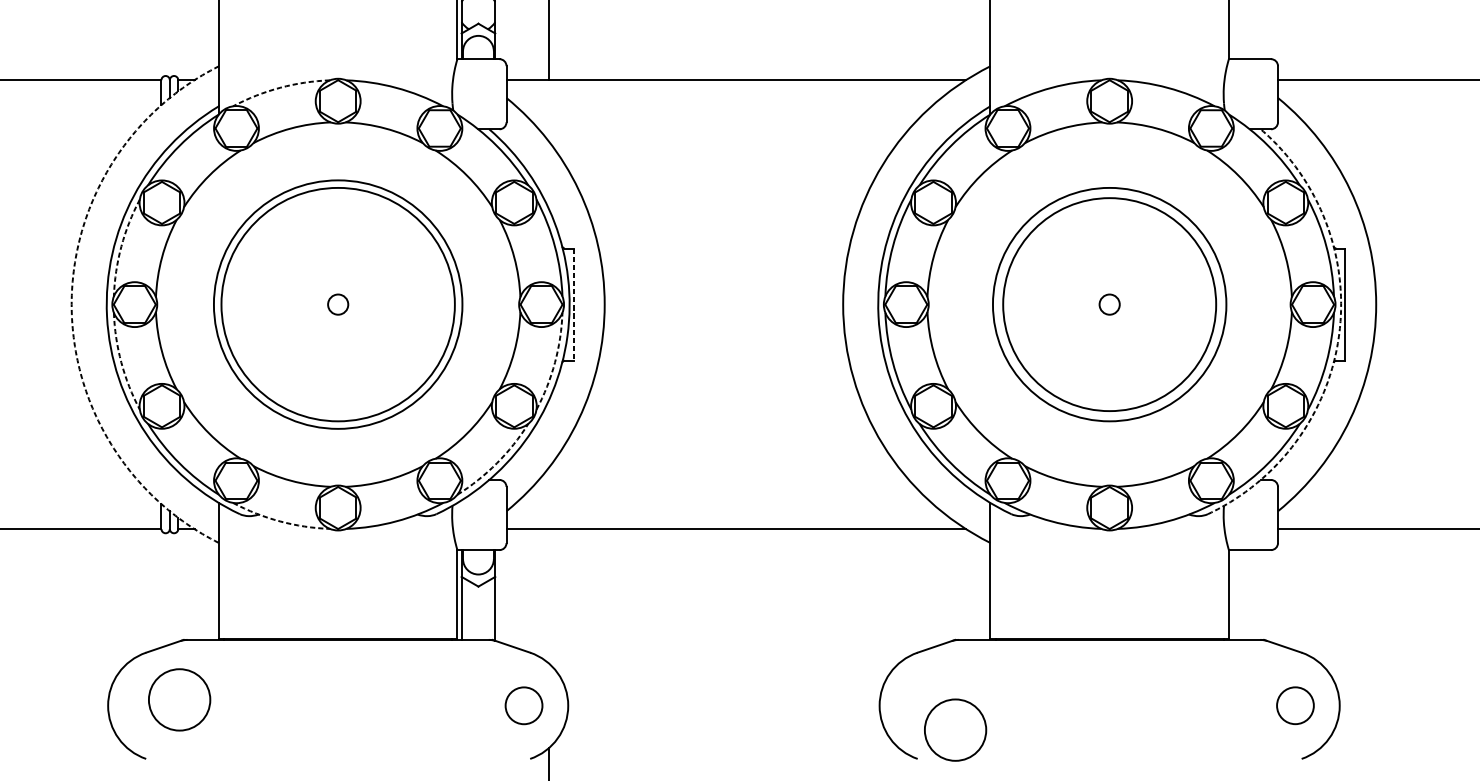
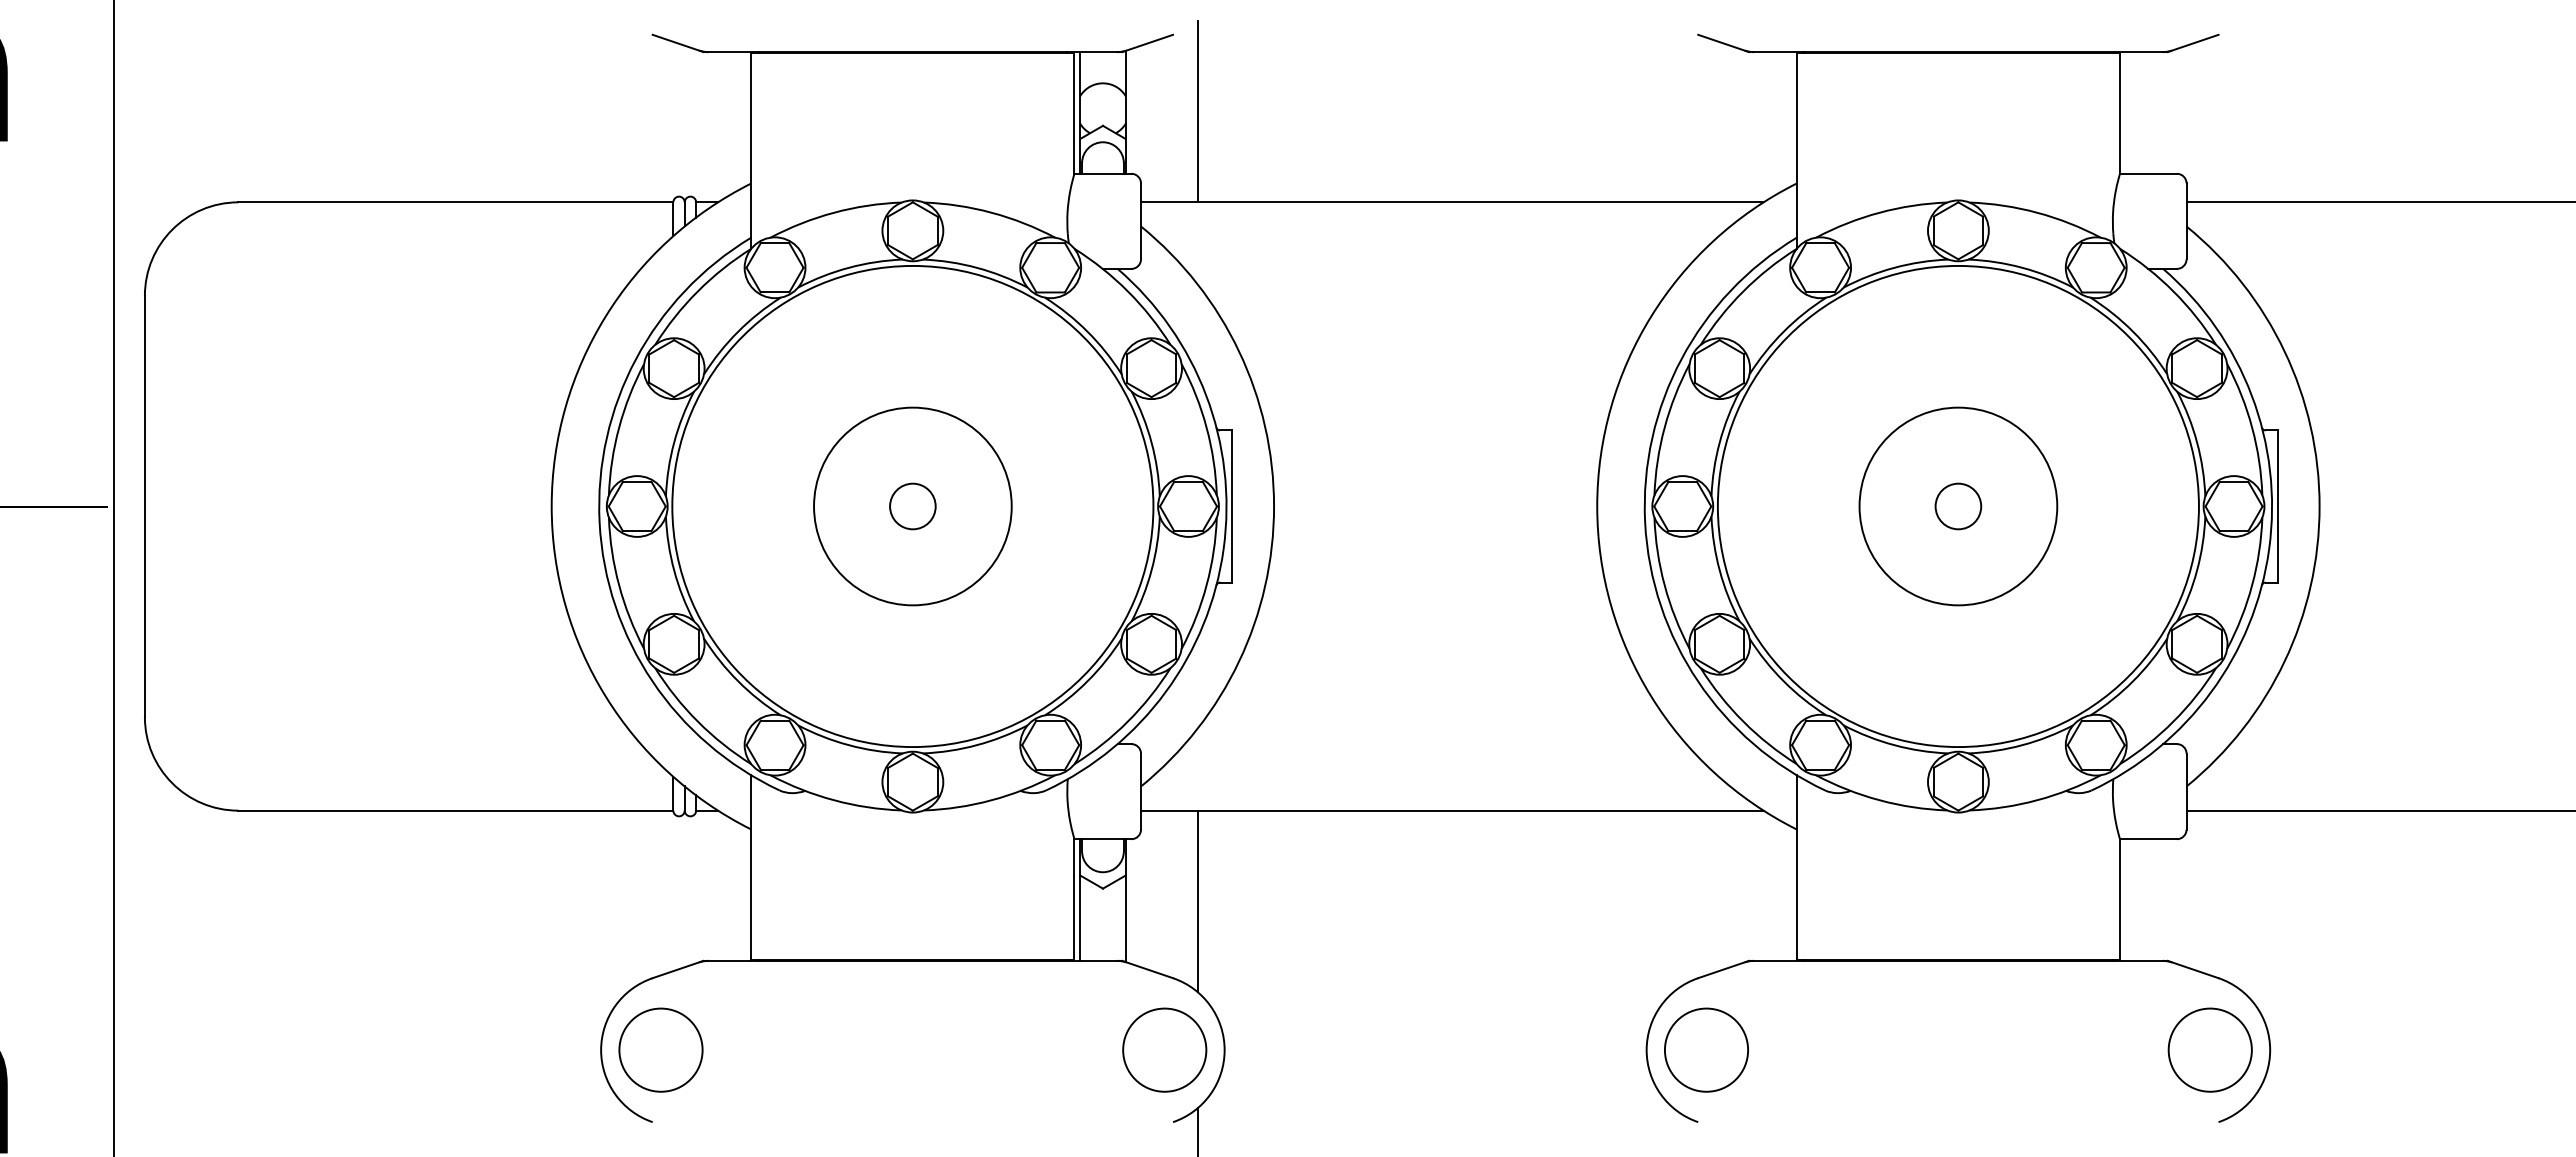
arc: (280, 87) -> (834, 212), dashed -> solid
arc: (121, 246) -> (619, 427), dashed -> solid
arc: (71, 304) -> (551, 506), dashed -> solid
circle: (337, 304) -> (912, 506), size x0.62
circle: (337, 304) -> (912, 506), size x1.43
circle: (337, 304) -> (912, 506), size x1.67
circle: (1109, 304) -> (1957, 506), size x1.67
circle: (1109, 304) -> (1958, 506), size x0.62
circle: (1109, 304) -> (1958, 506), size x1.67
line: (574, 305) -> (1232, 507), dashed -> solid
arc: (1339, 336) -> (2269, 549), dashed -> solid
arc: (121, 362) -> (619, 585), dashed -> solid
arc: (554, 362) -> (1206, 585), dashed -> solid
arc: (496, 463) -> (1127, 721), dashed -> solid
arc: (280, 521) -> (834, 800), dashed -> solid
line: (548, 596) -> (1198, 901), added
circle: (179, 699) -> (660, 1049), moved
circle: (523, 705) -> (1164, 1049), size x1.67
circle: (1294, 705) -> (2209, 1049), size x1.67
circle: (955, 729) -> (1706, 1049), moved

